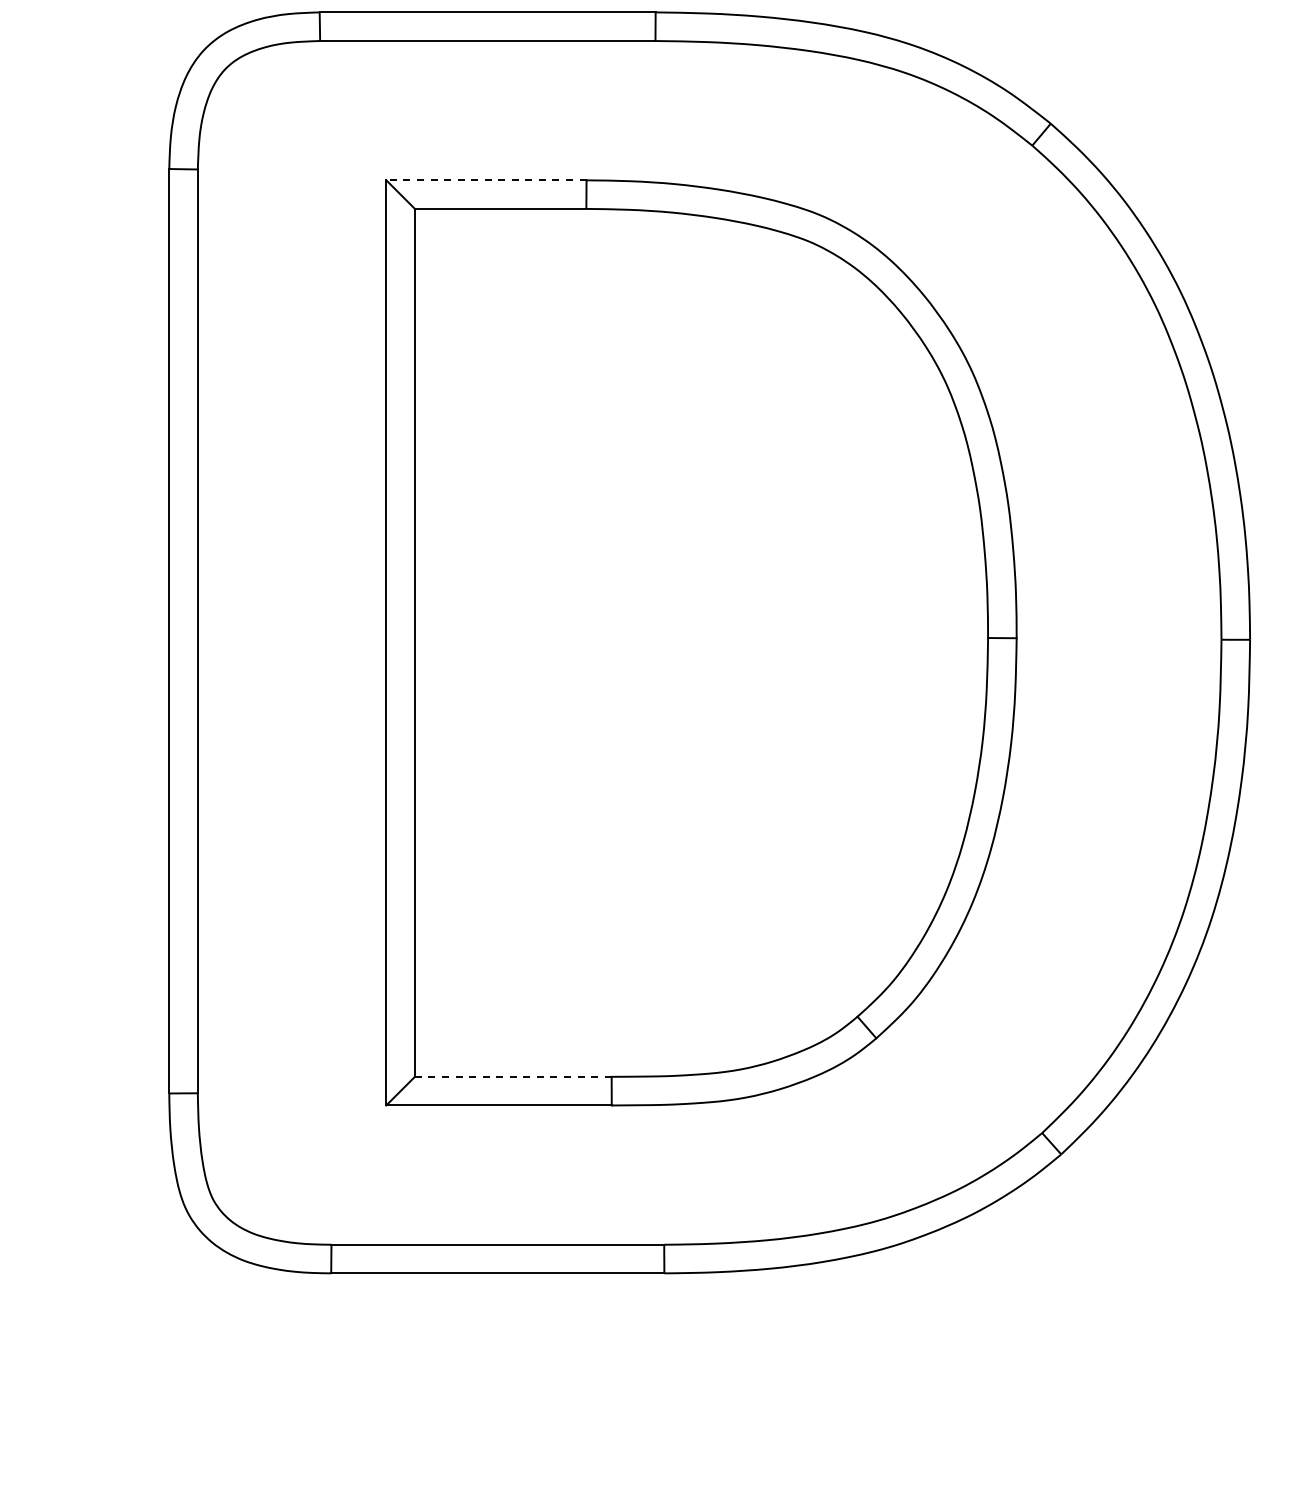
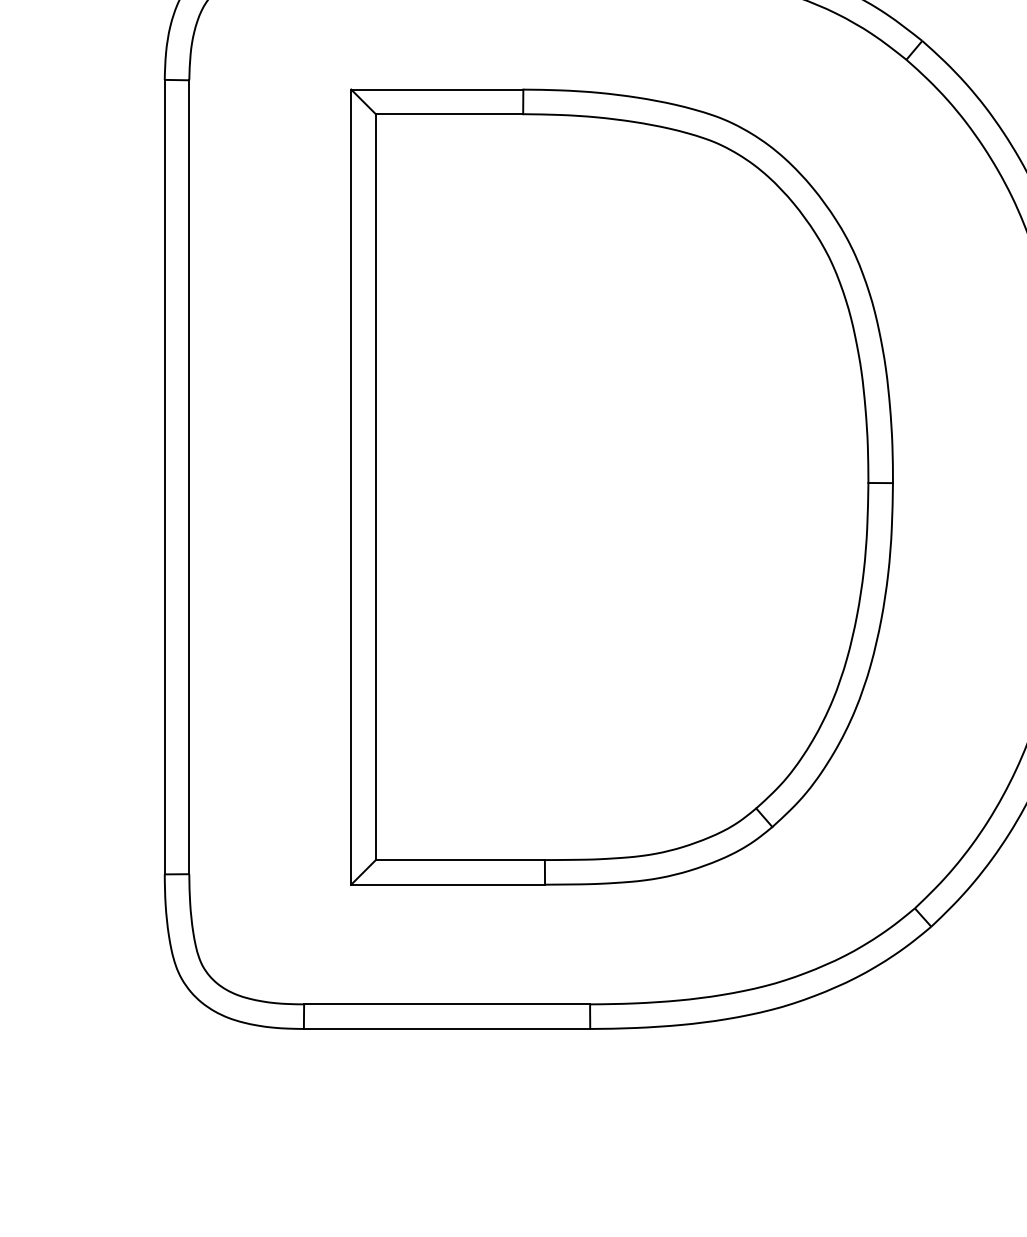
line: (485, 180) -> (436, 89), dashed -> solid
line: (513, 1076) -> (460, 859), dashed -> solid

